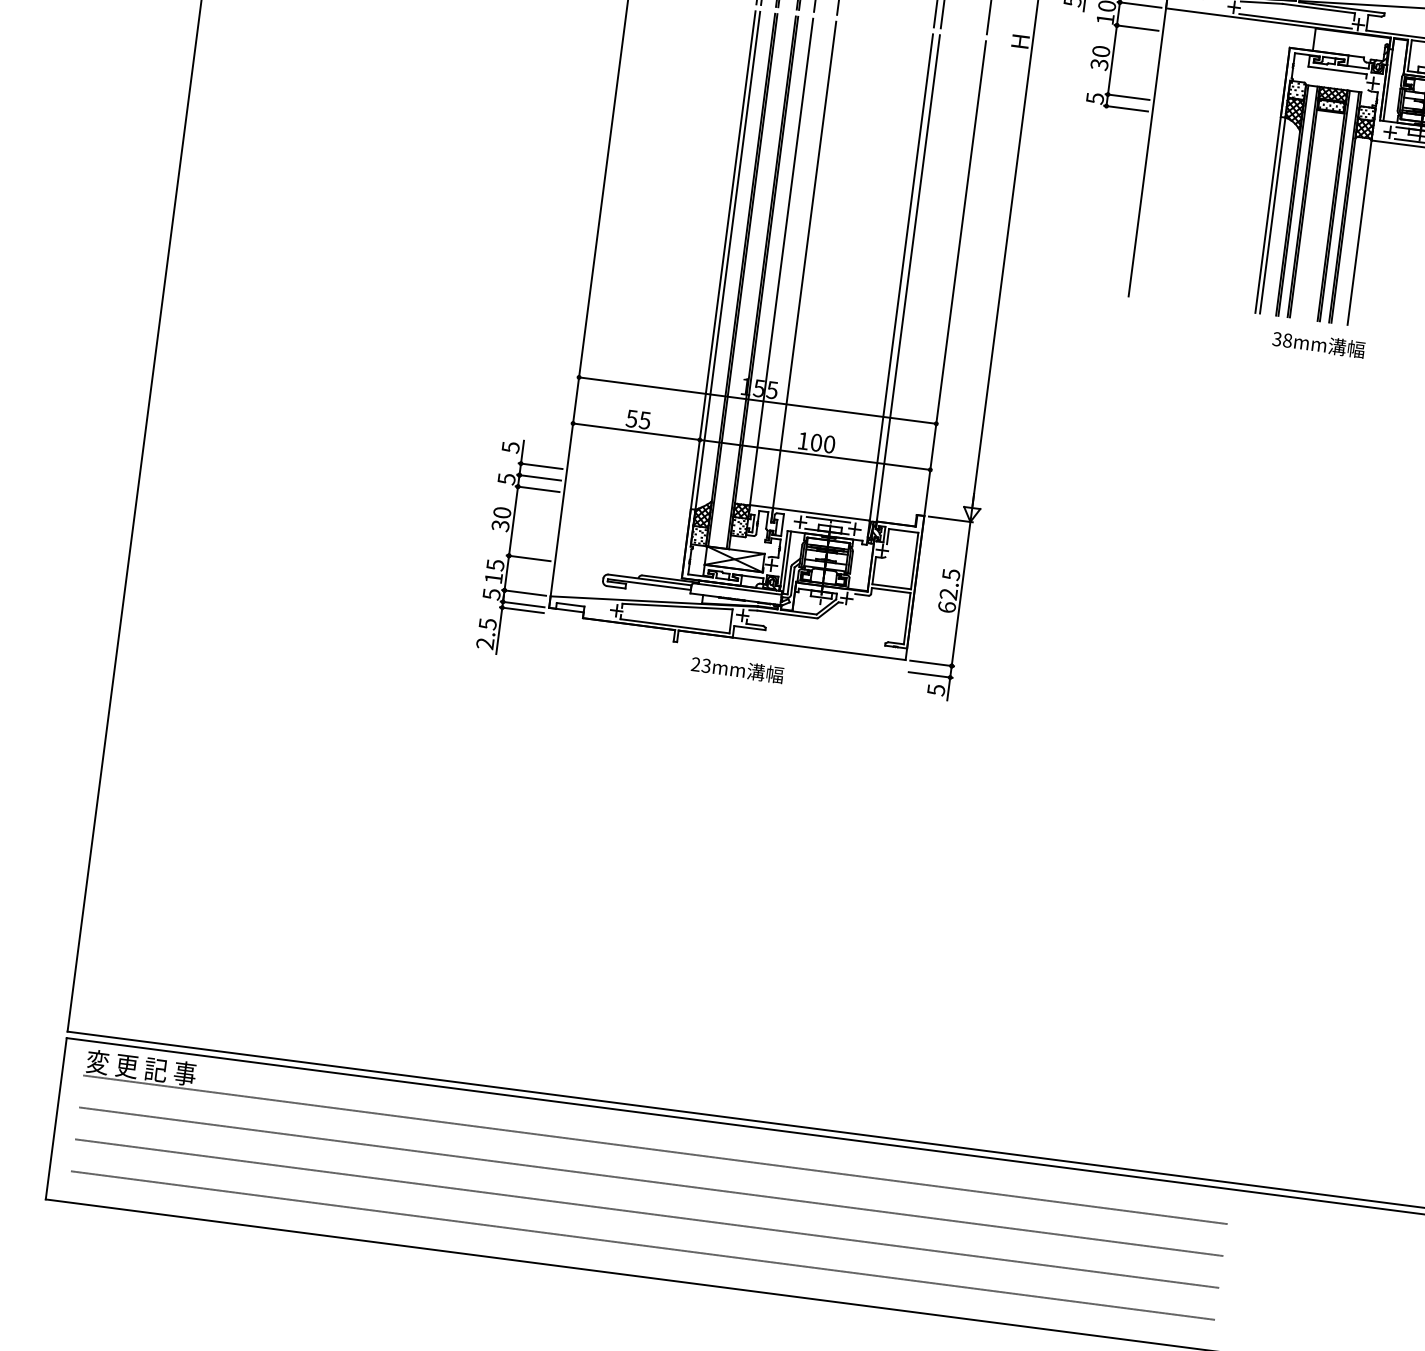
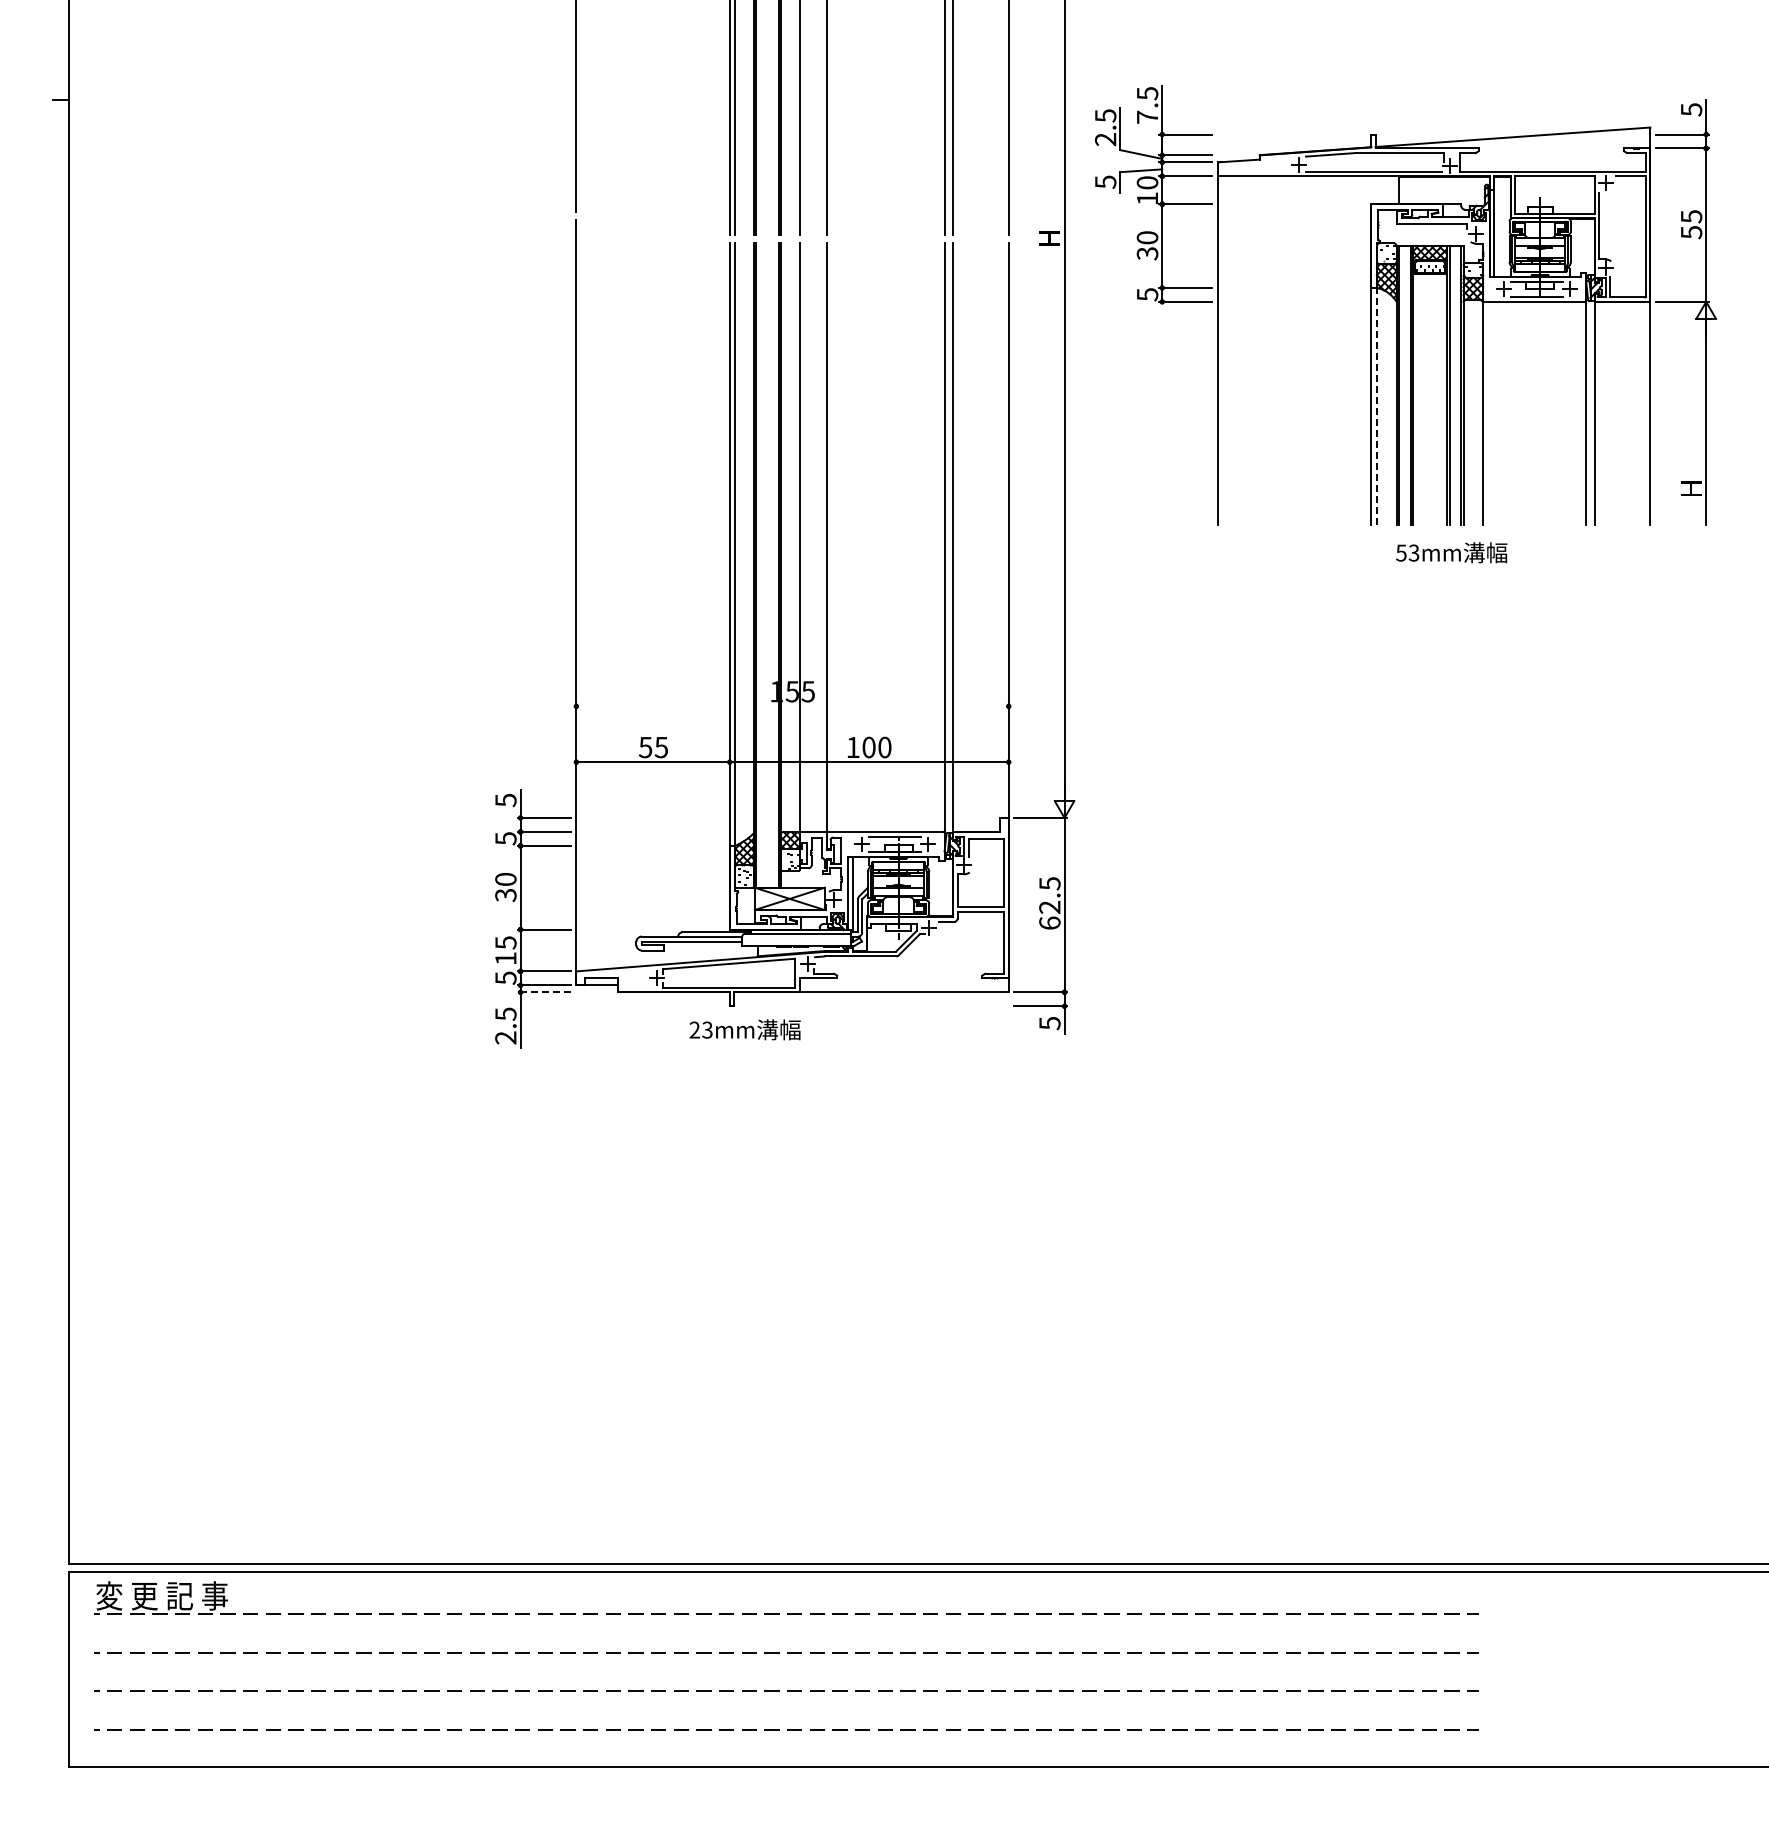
line: (1273, 215) -> (1377, 406), solid -> dashed
text: (1282, 339) -> (1407, 552), 38mm -> 53mm
line: (757, 400) -> (792, 706), removed
line: (522, 610) -> (544, 992), solid -> dashed
text: (737, 669) -> (744, 1029), moved

